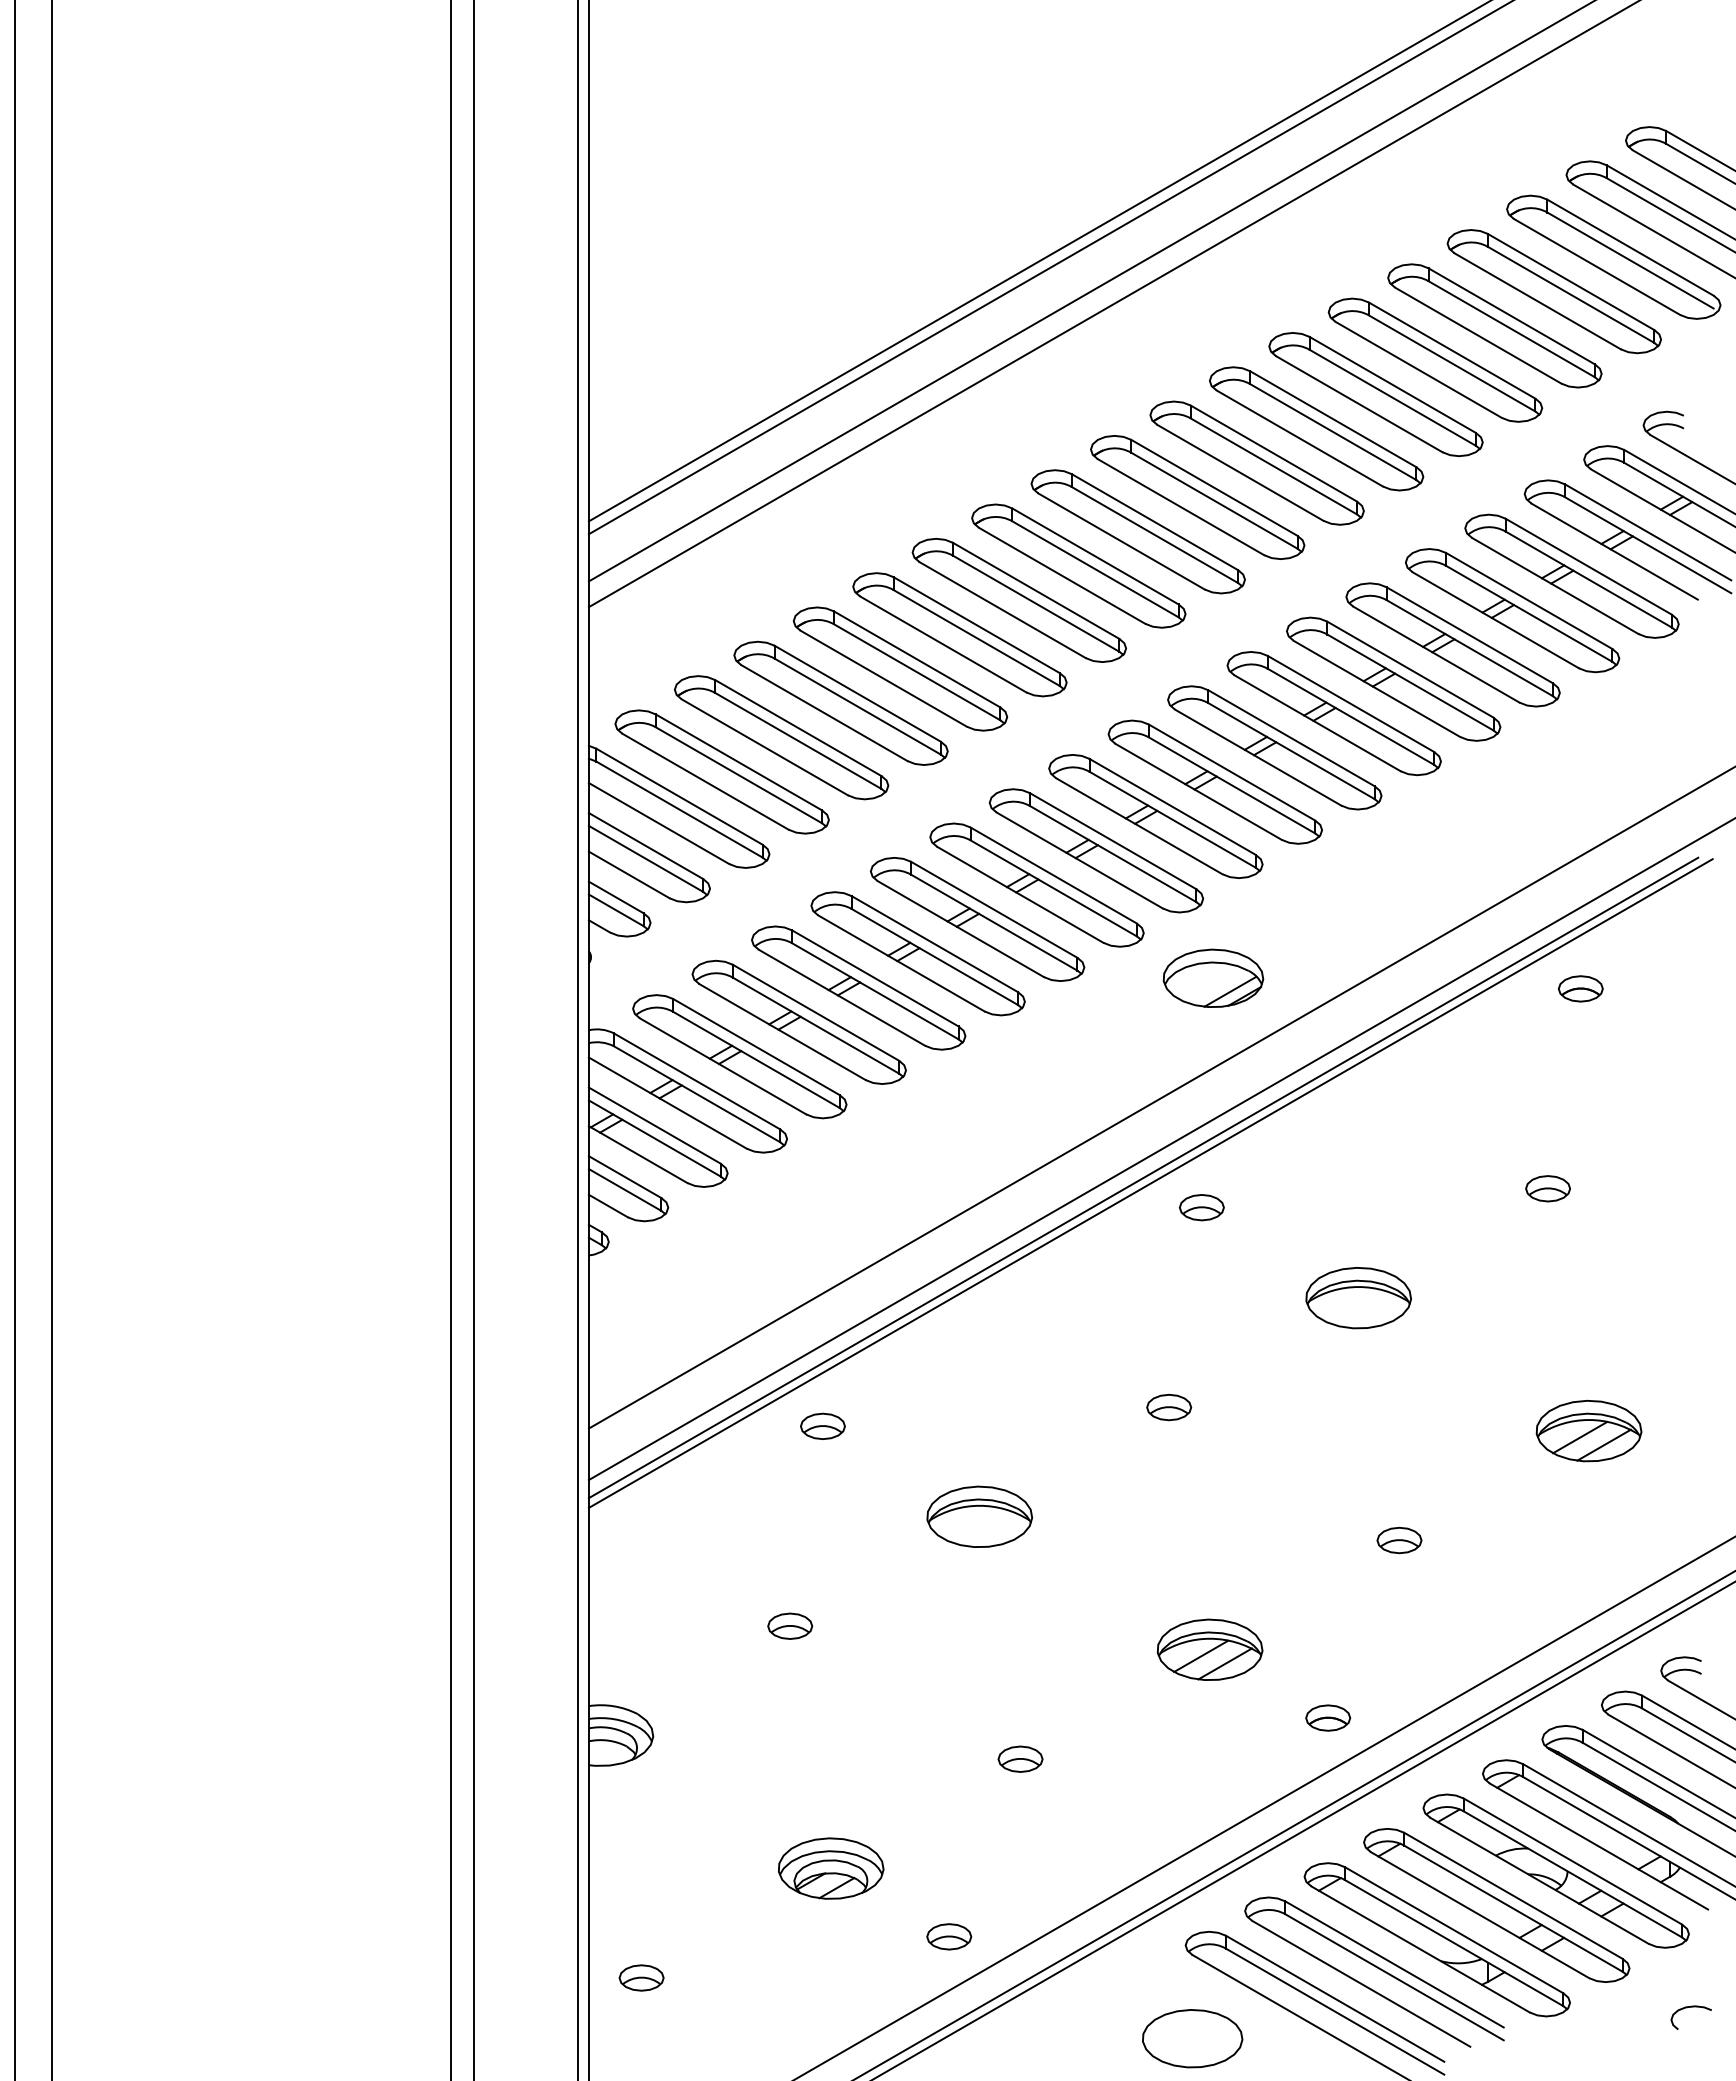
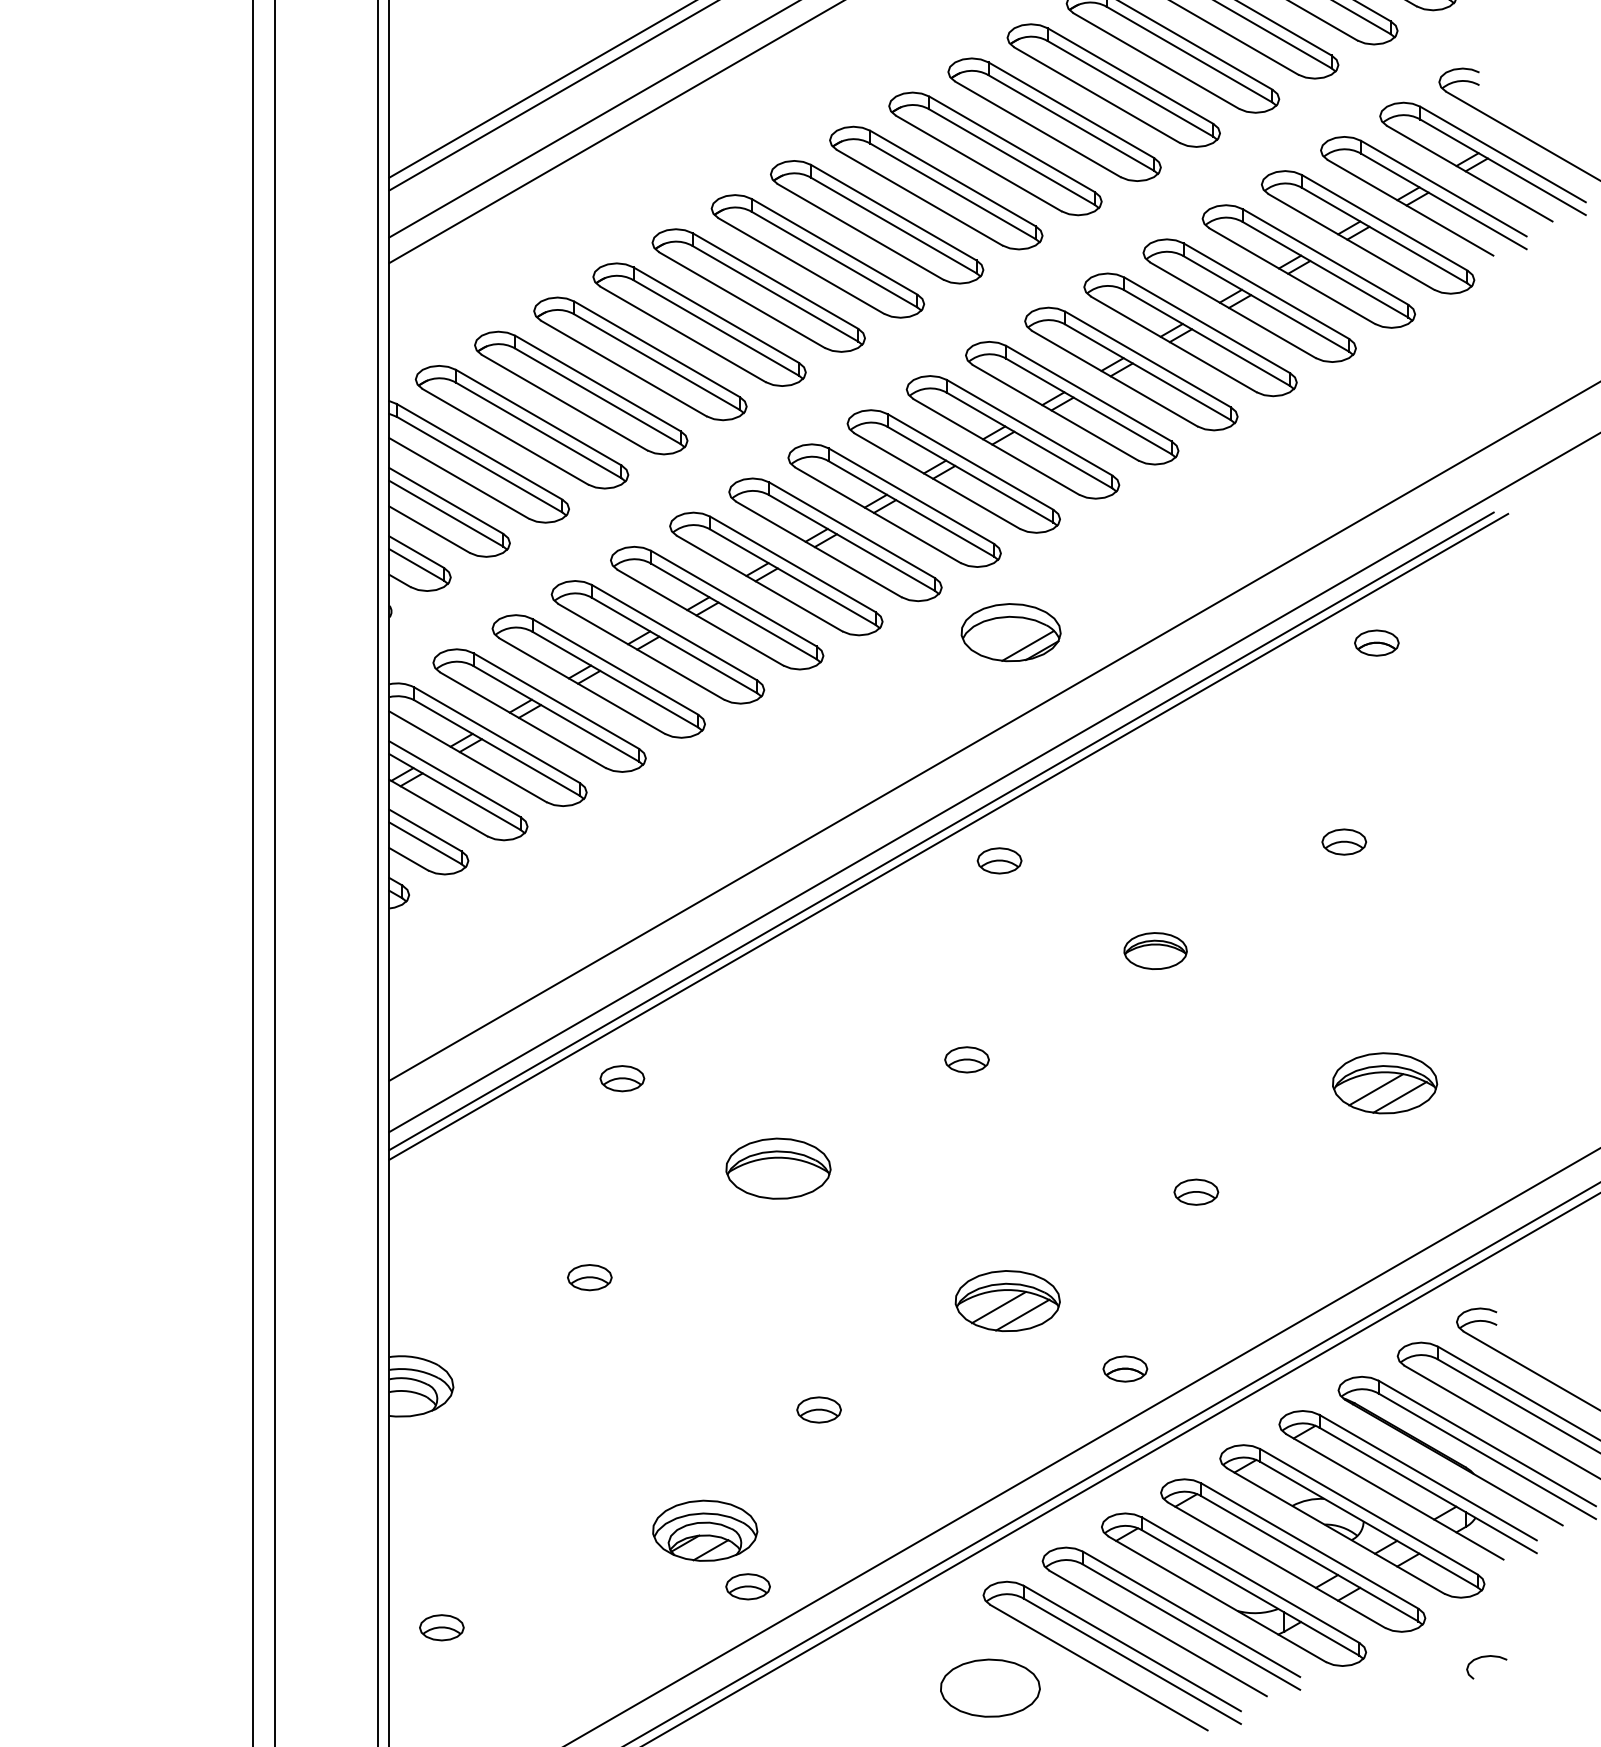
part: (1358, 1298) -> (1155, 951), size x0.6
part: (831, 1868) -> (705, 1530), moved

